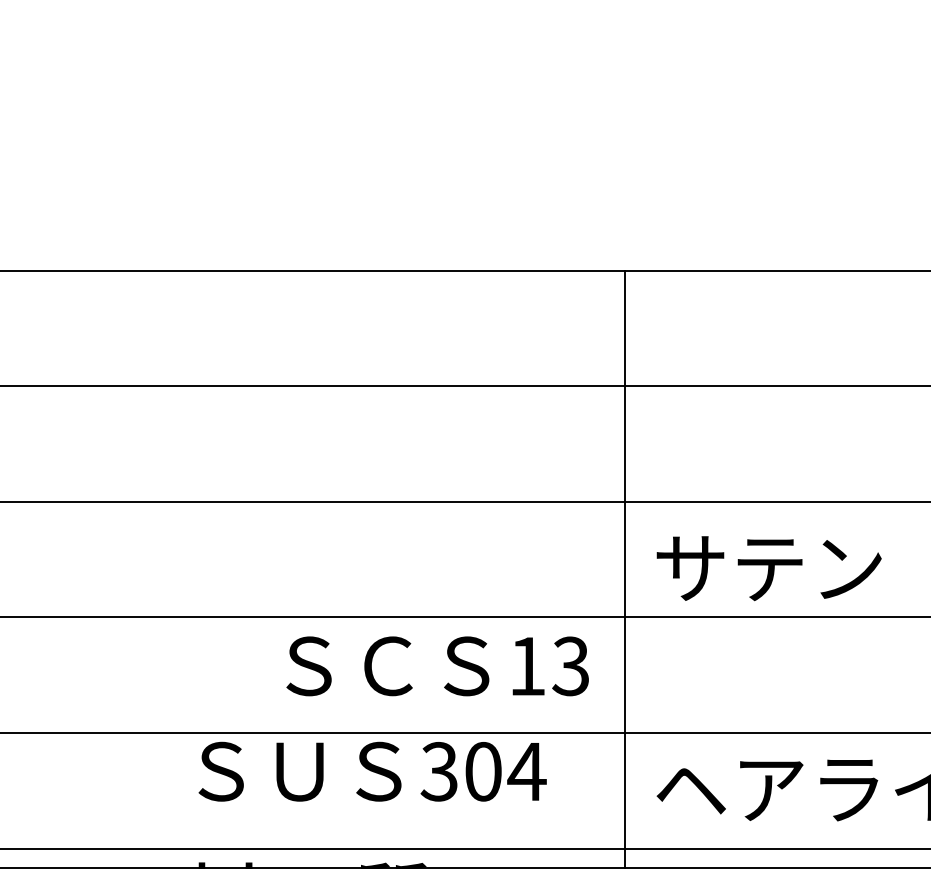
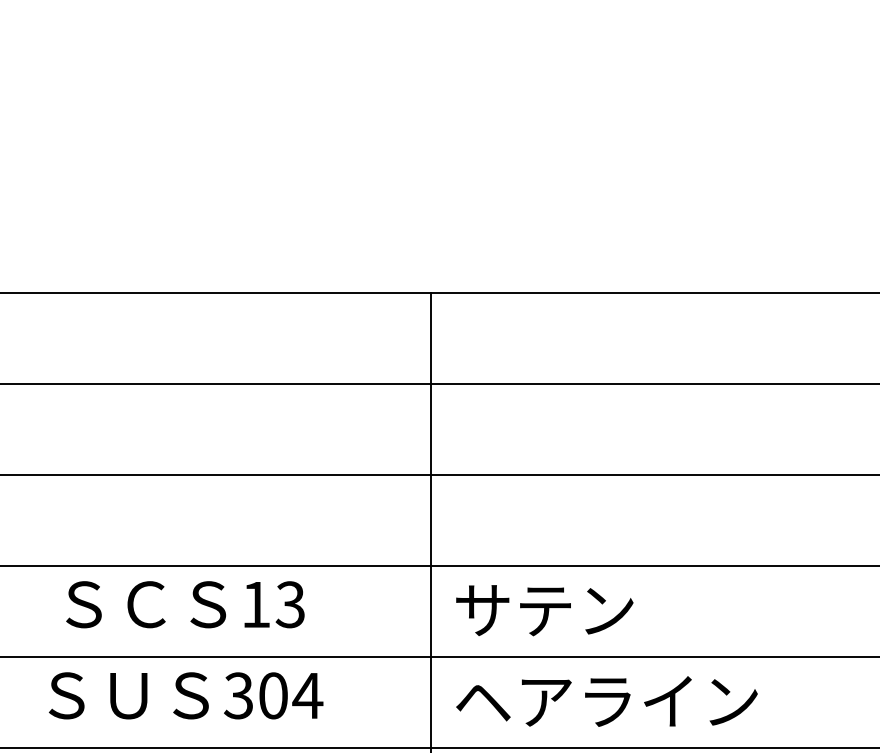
text: (768, 568) -> (544, 610), moved
text: (437, 666) -> (185, 604), moved
text: (373, 771) -> (186, 695), moved

